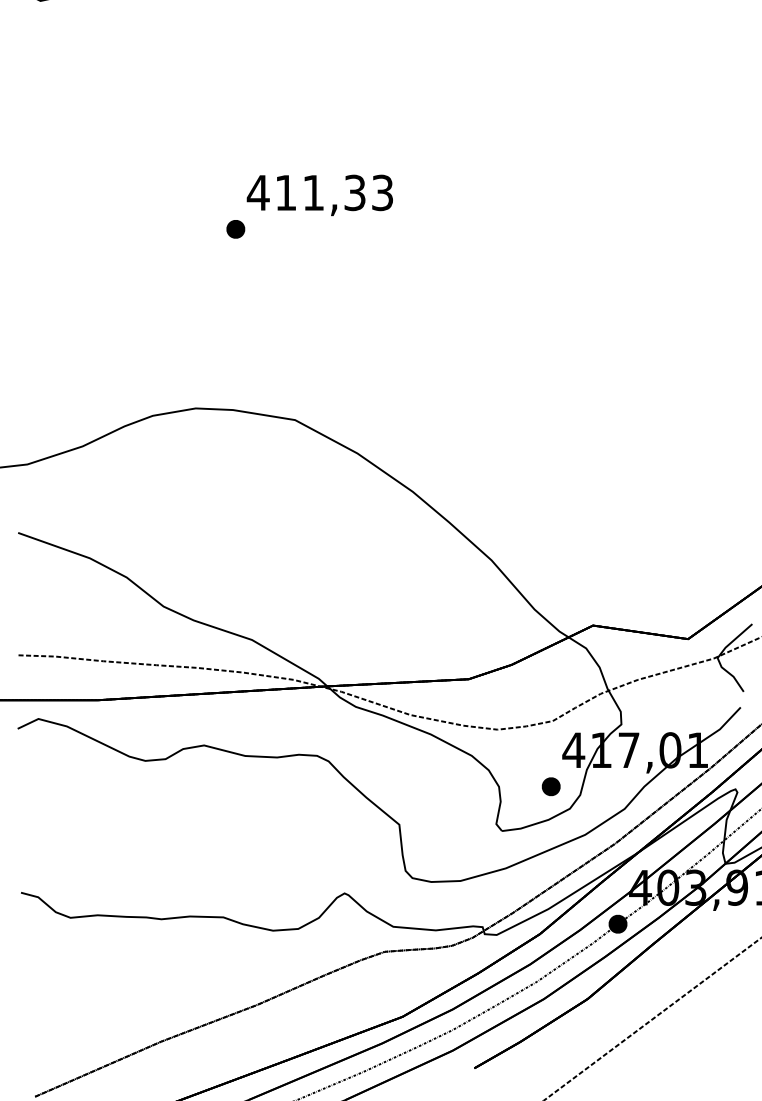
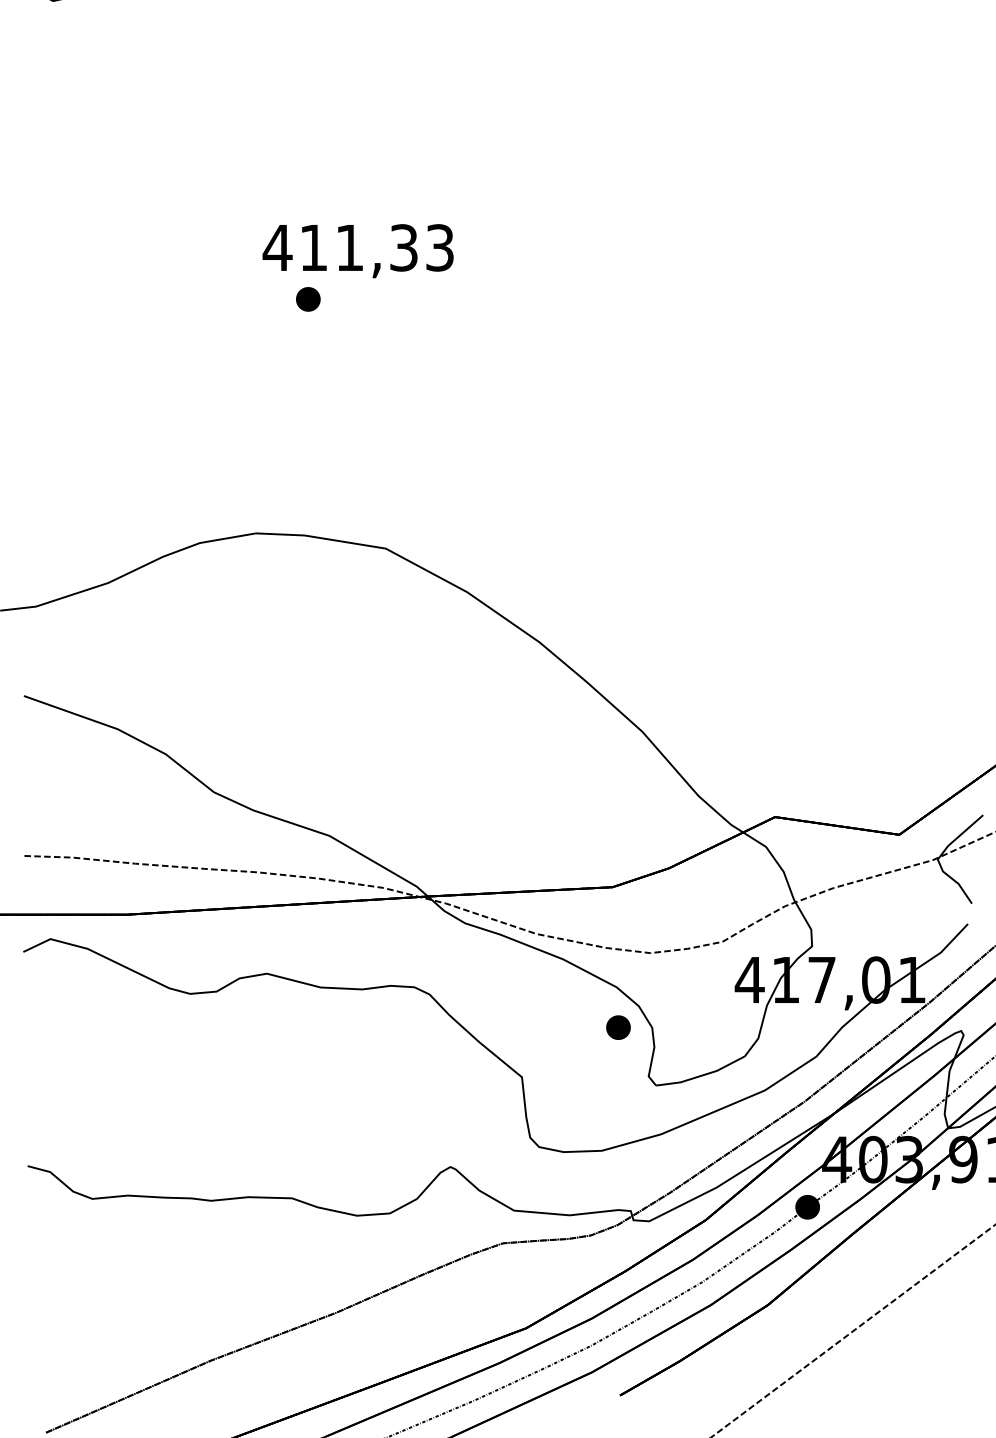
text: (319, 195) -> (357, 251), moved
part: (550, 786) -> (617, 1027), moved

